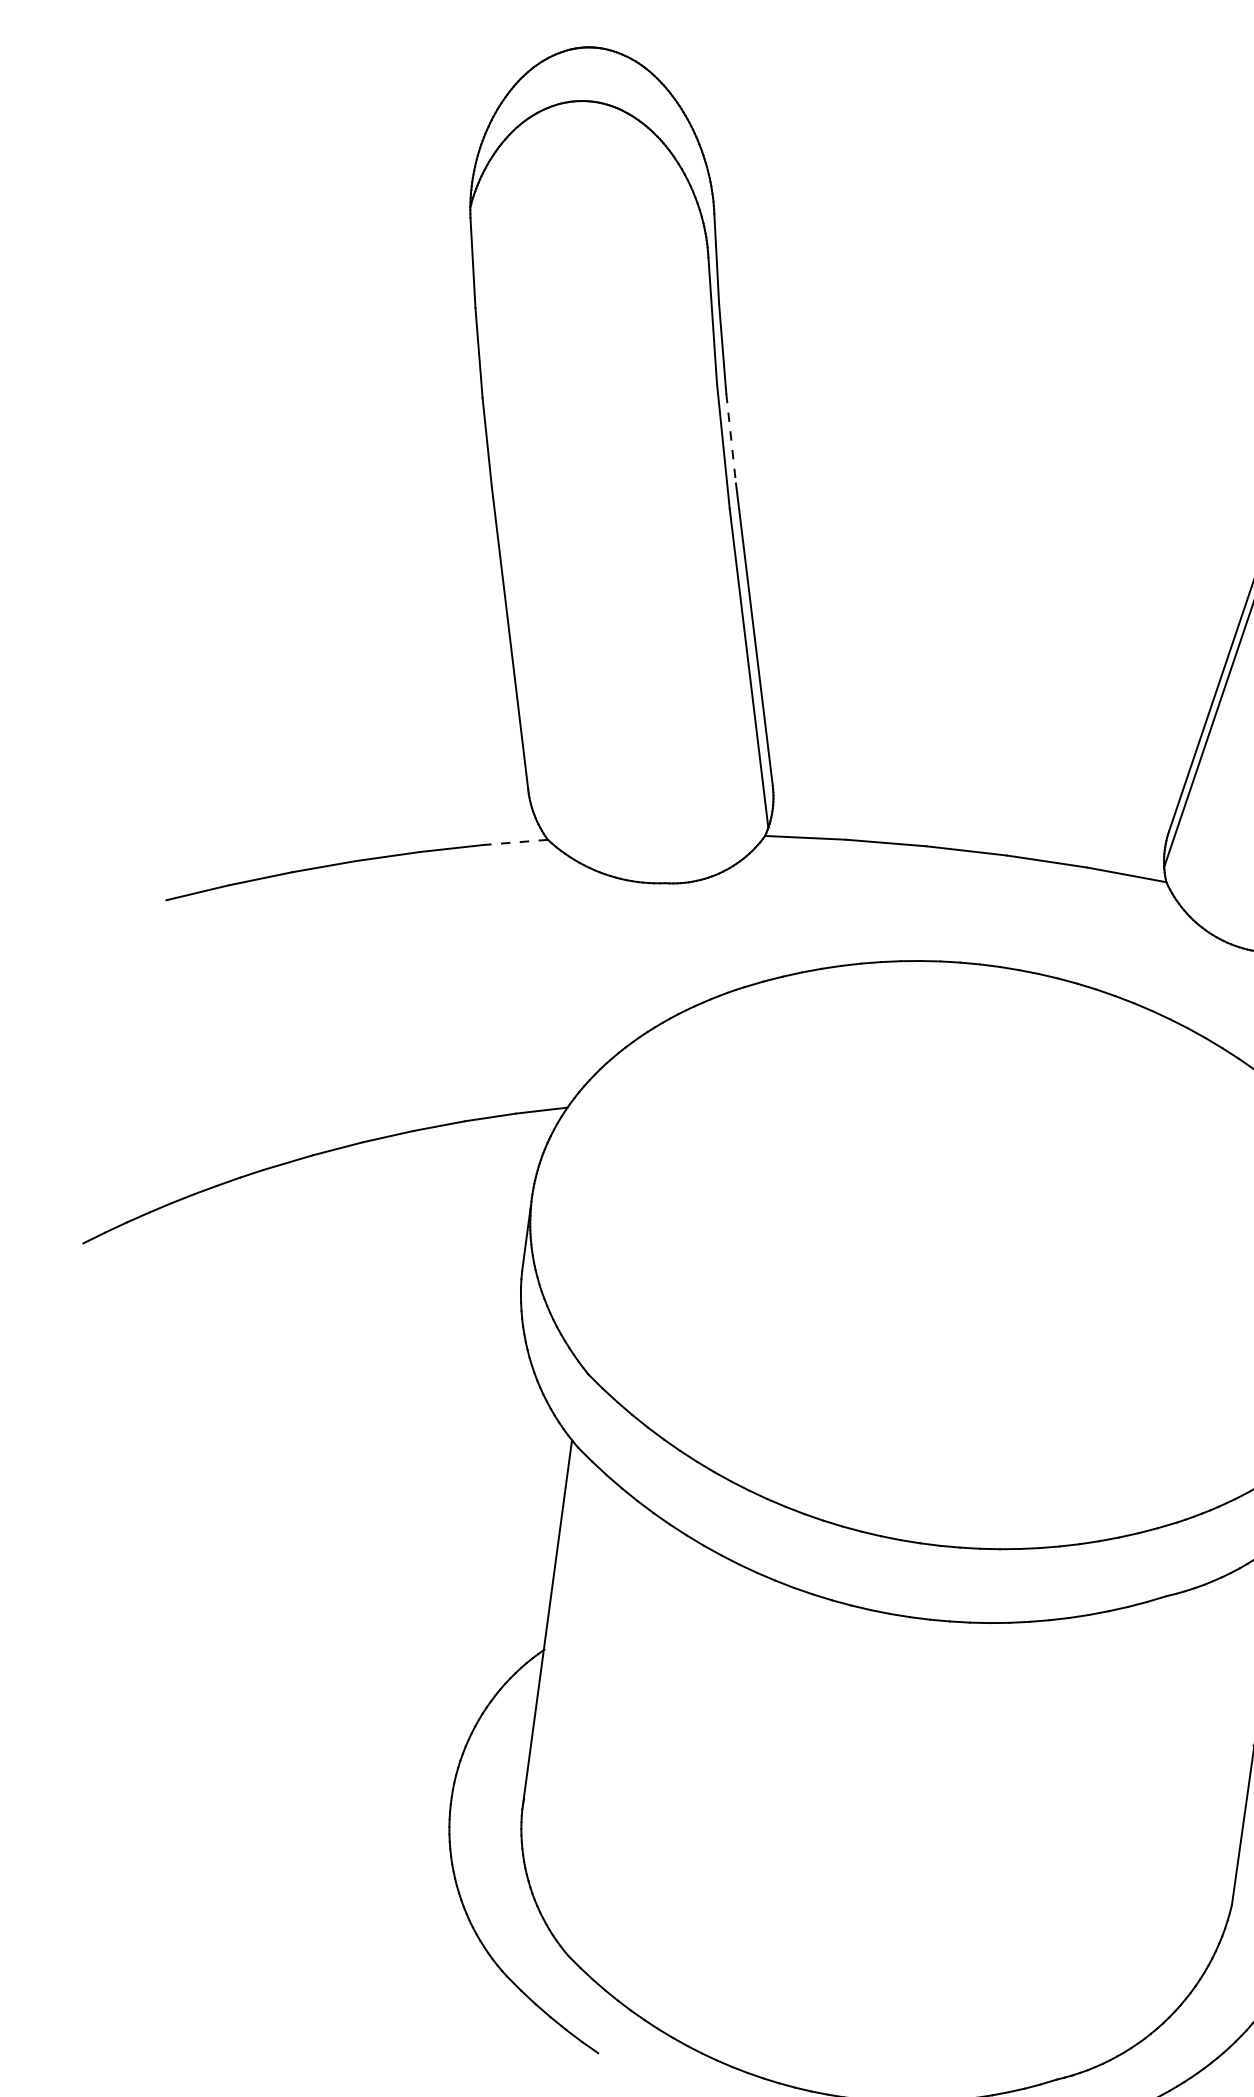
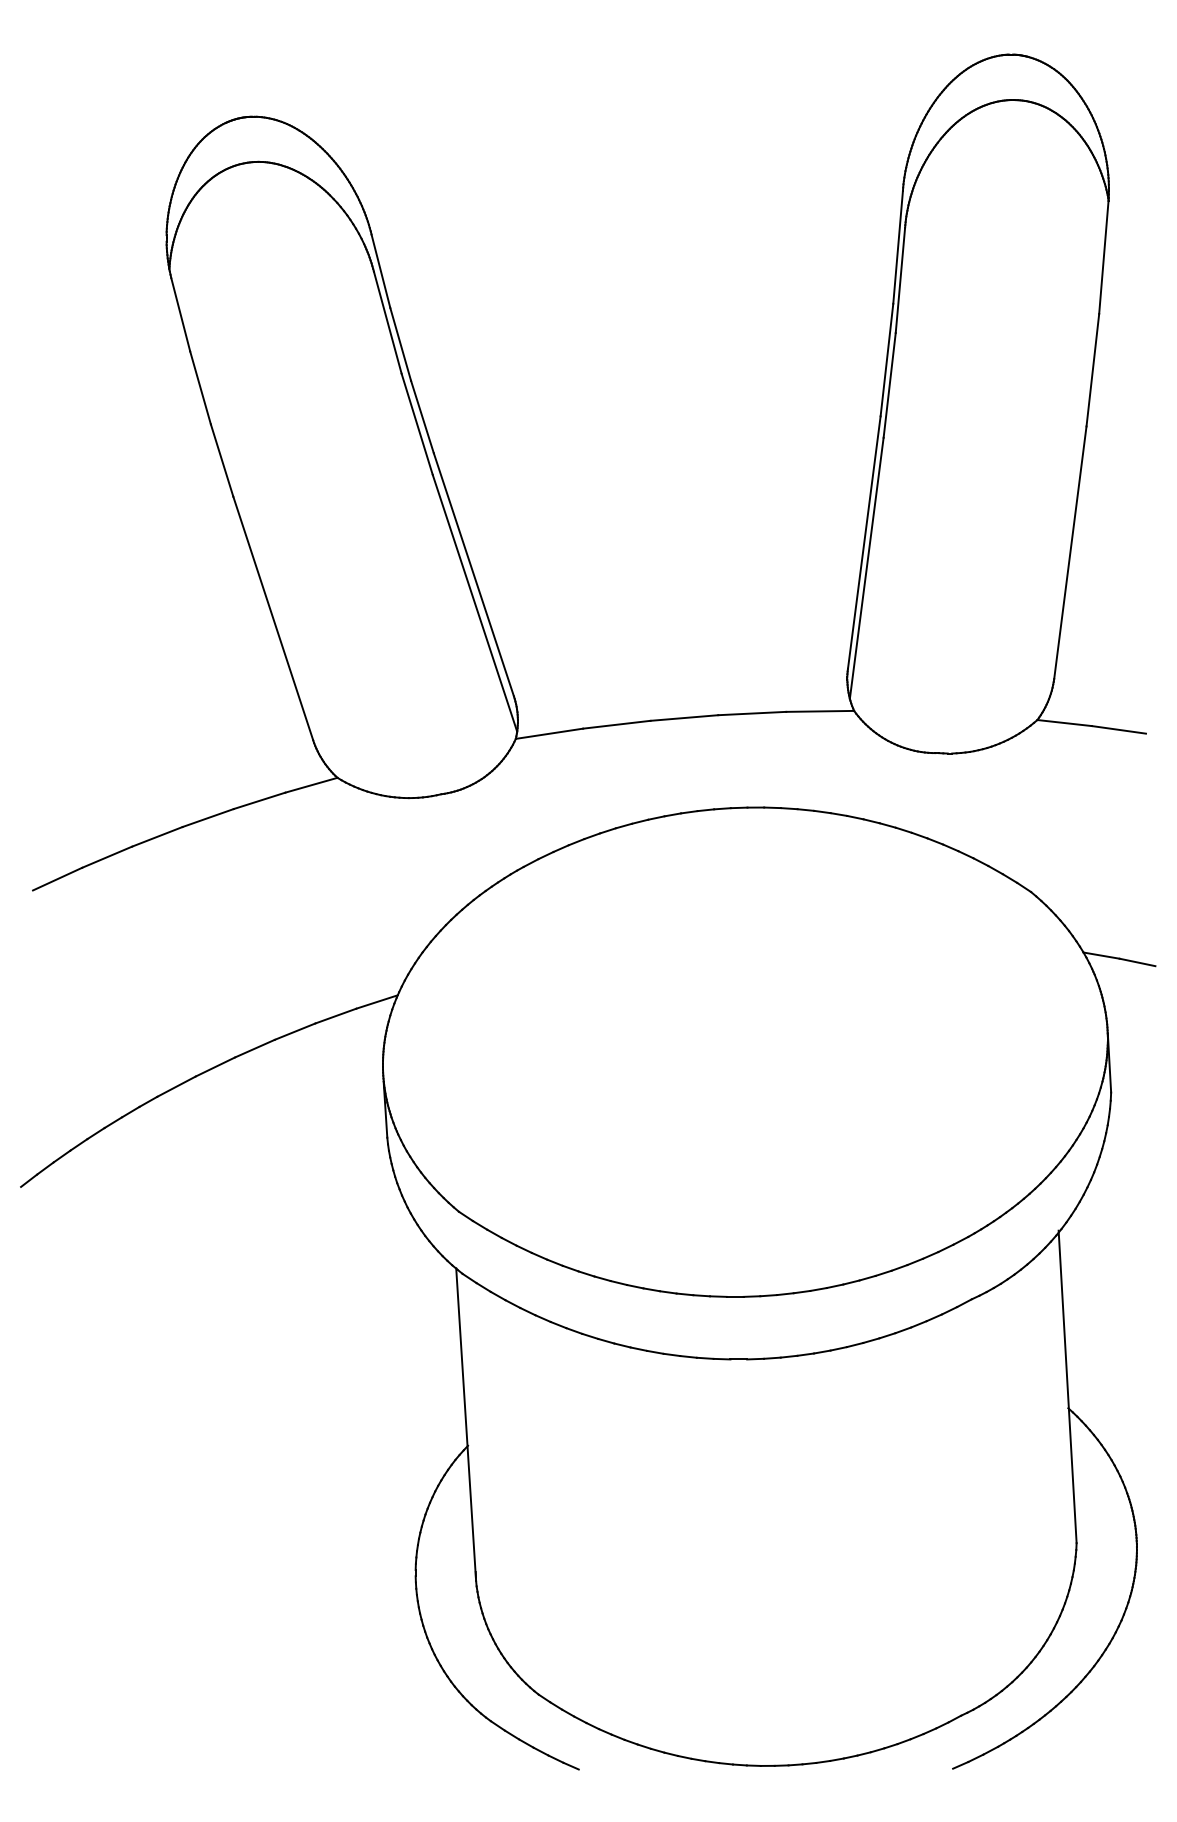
line: (731, 439) -> (422, 417), dashed -> solid
line: (514, 842) -> (310, 785), dashed -> solid

